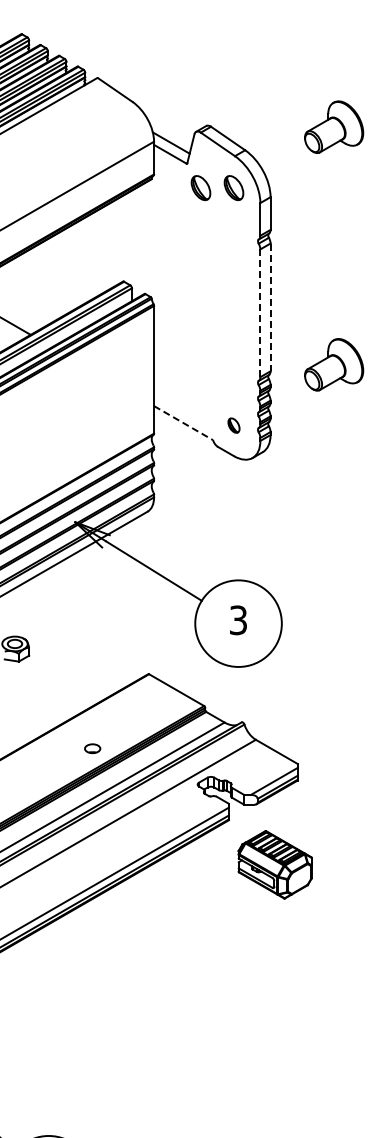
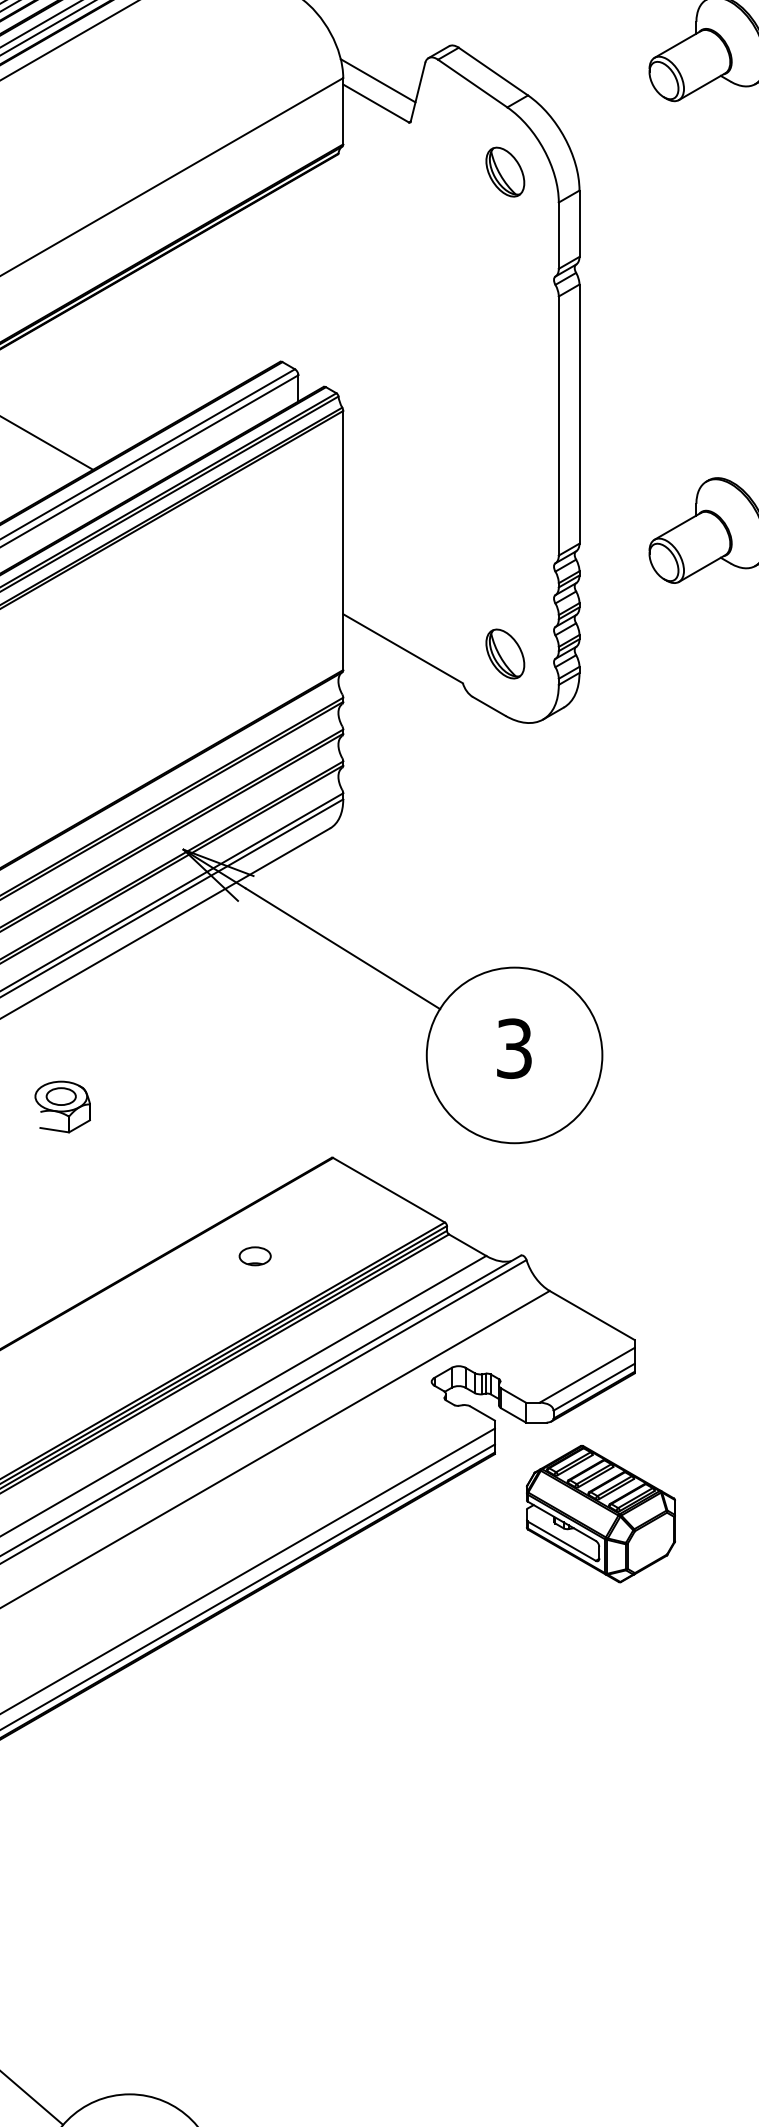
part: (200, 188) -> (437, 172), removed
line: (270, 307) -> (579, 414), dashed -> solid
line: (260, 313) -> (559, 426), dashed -> solid
line: (184, 423) -> (404, 649), dashed -> solid
part: (233, 425) -> (504, 653), size x1.67
part: (92, 748) -> (254, 1255), moved
part: (274, 864) -> (599, 1513), moved

